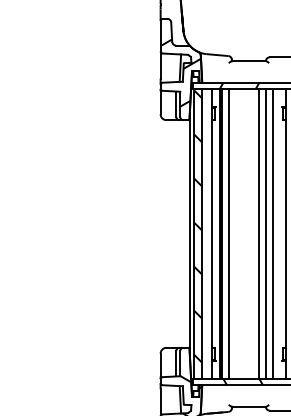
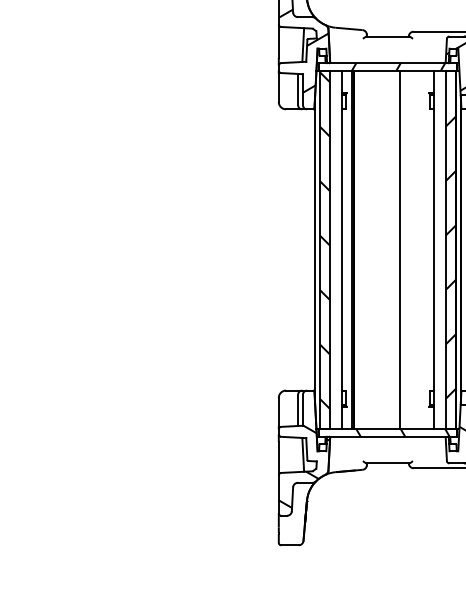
line: (229, 233) -> (363, 249), removed
line: (265, 233) -> (408, 249), removed
line: (272, 233) -> (417, 249), removed

